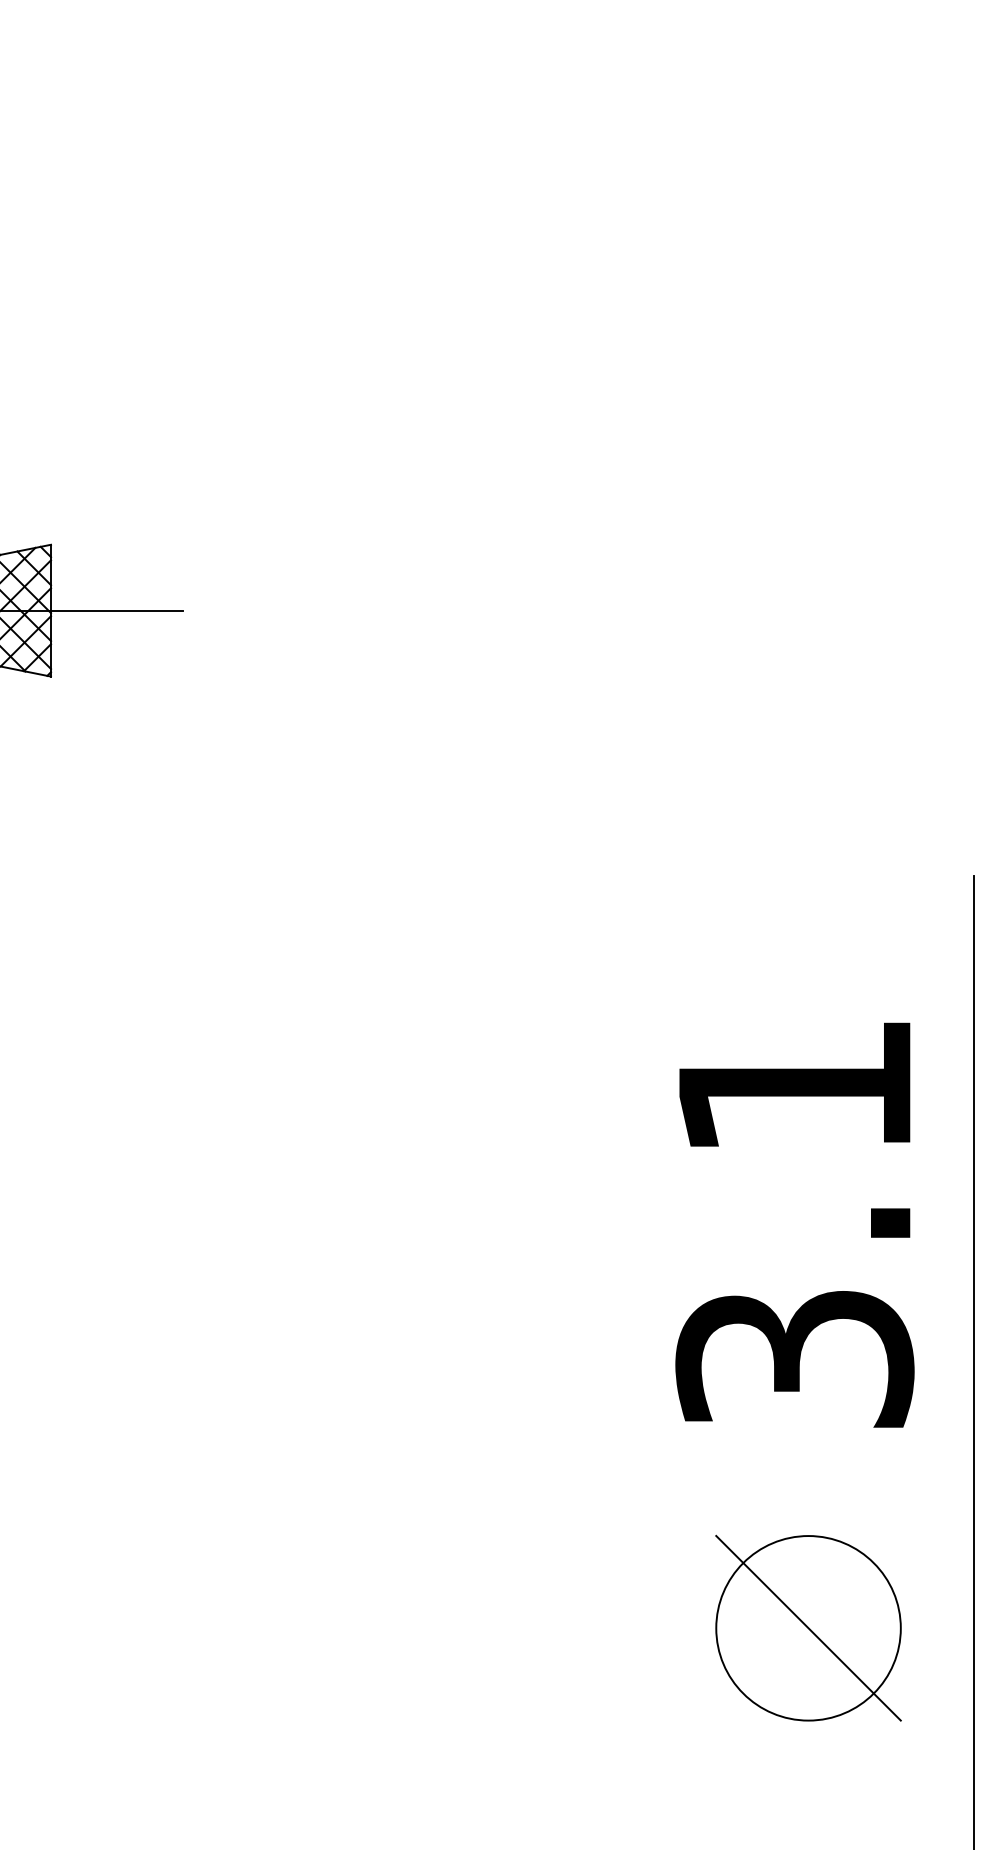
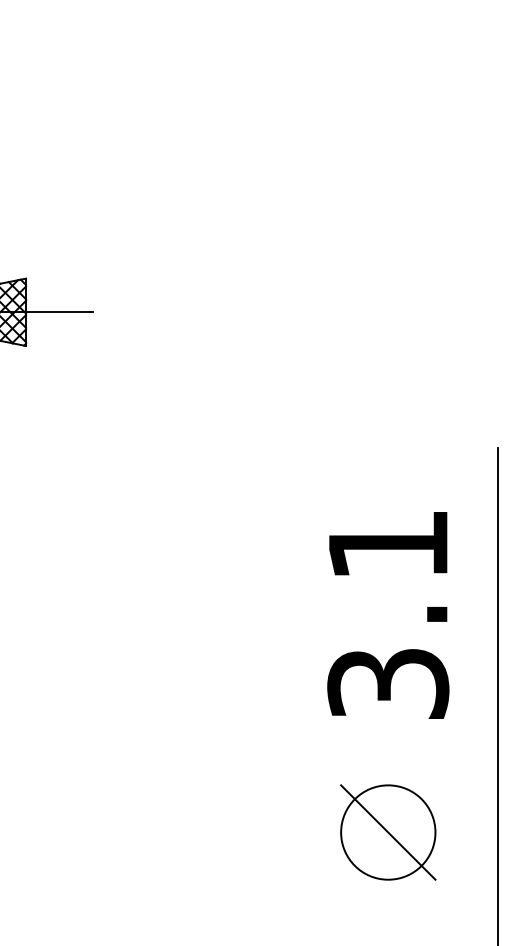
text: (795, 1225) -> (388, 615), moved
part: (808, 1628) -> (388, 832), moved

